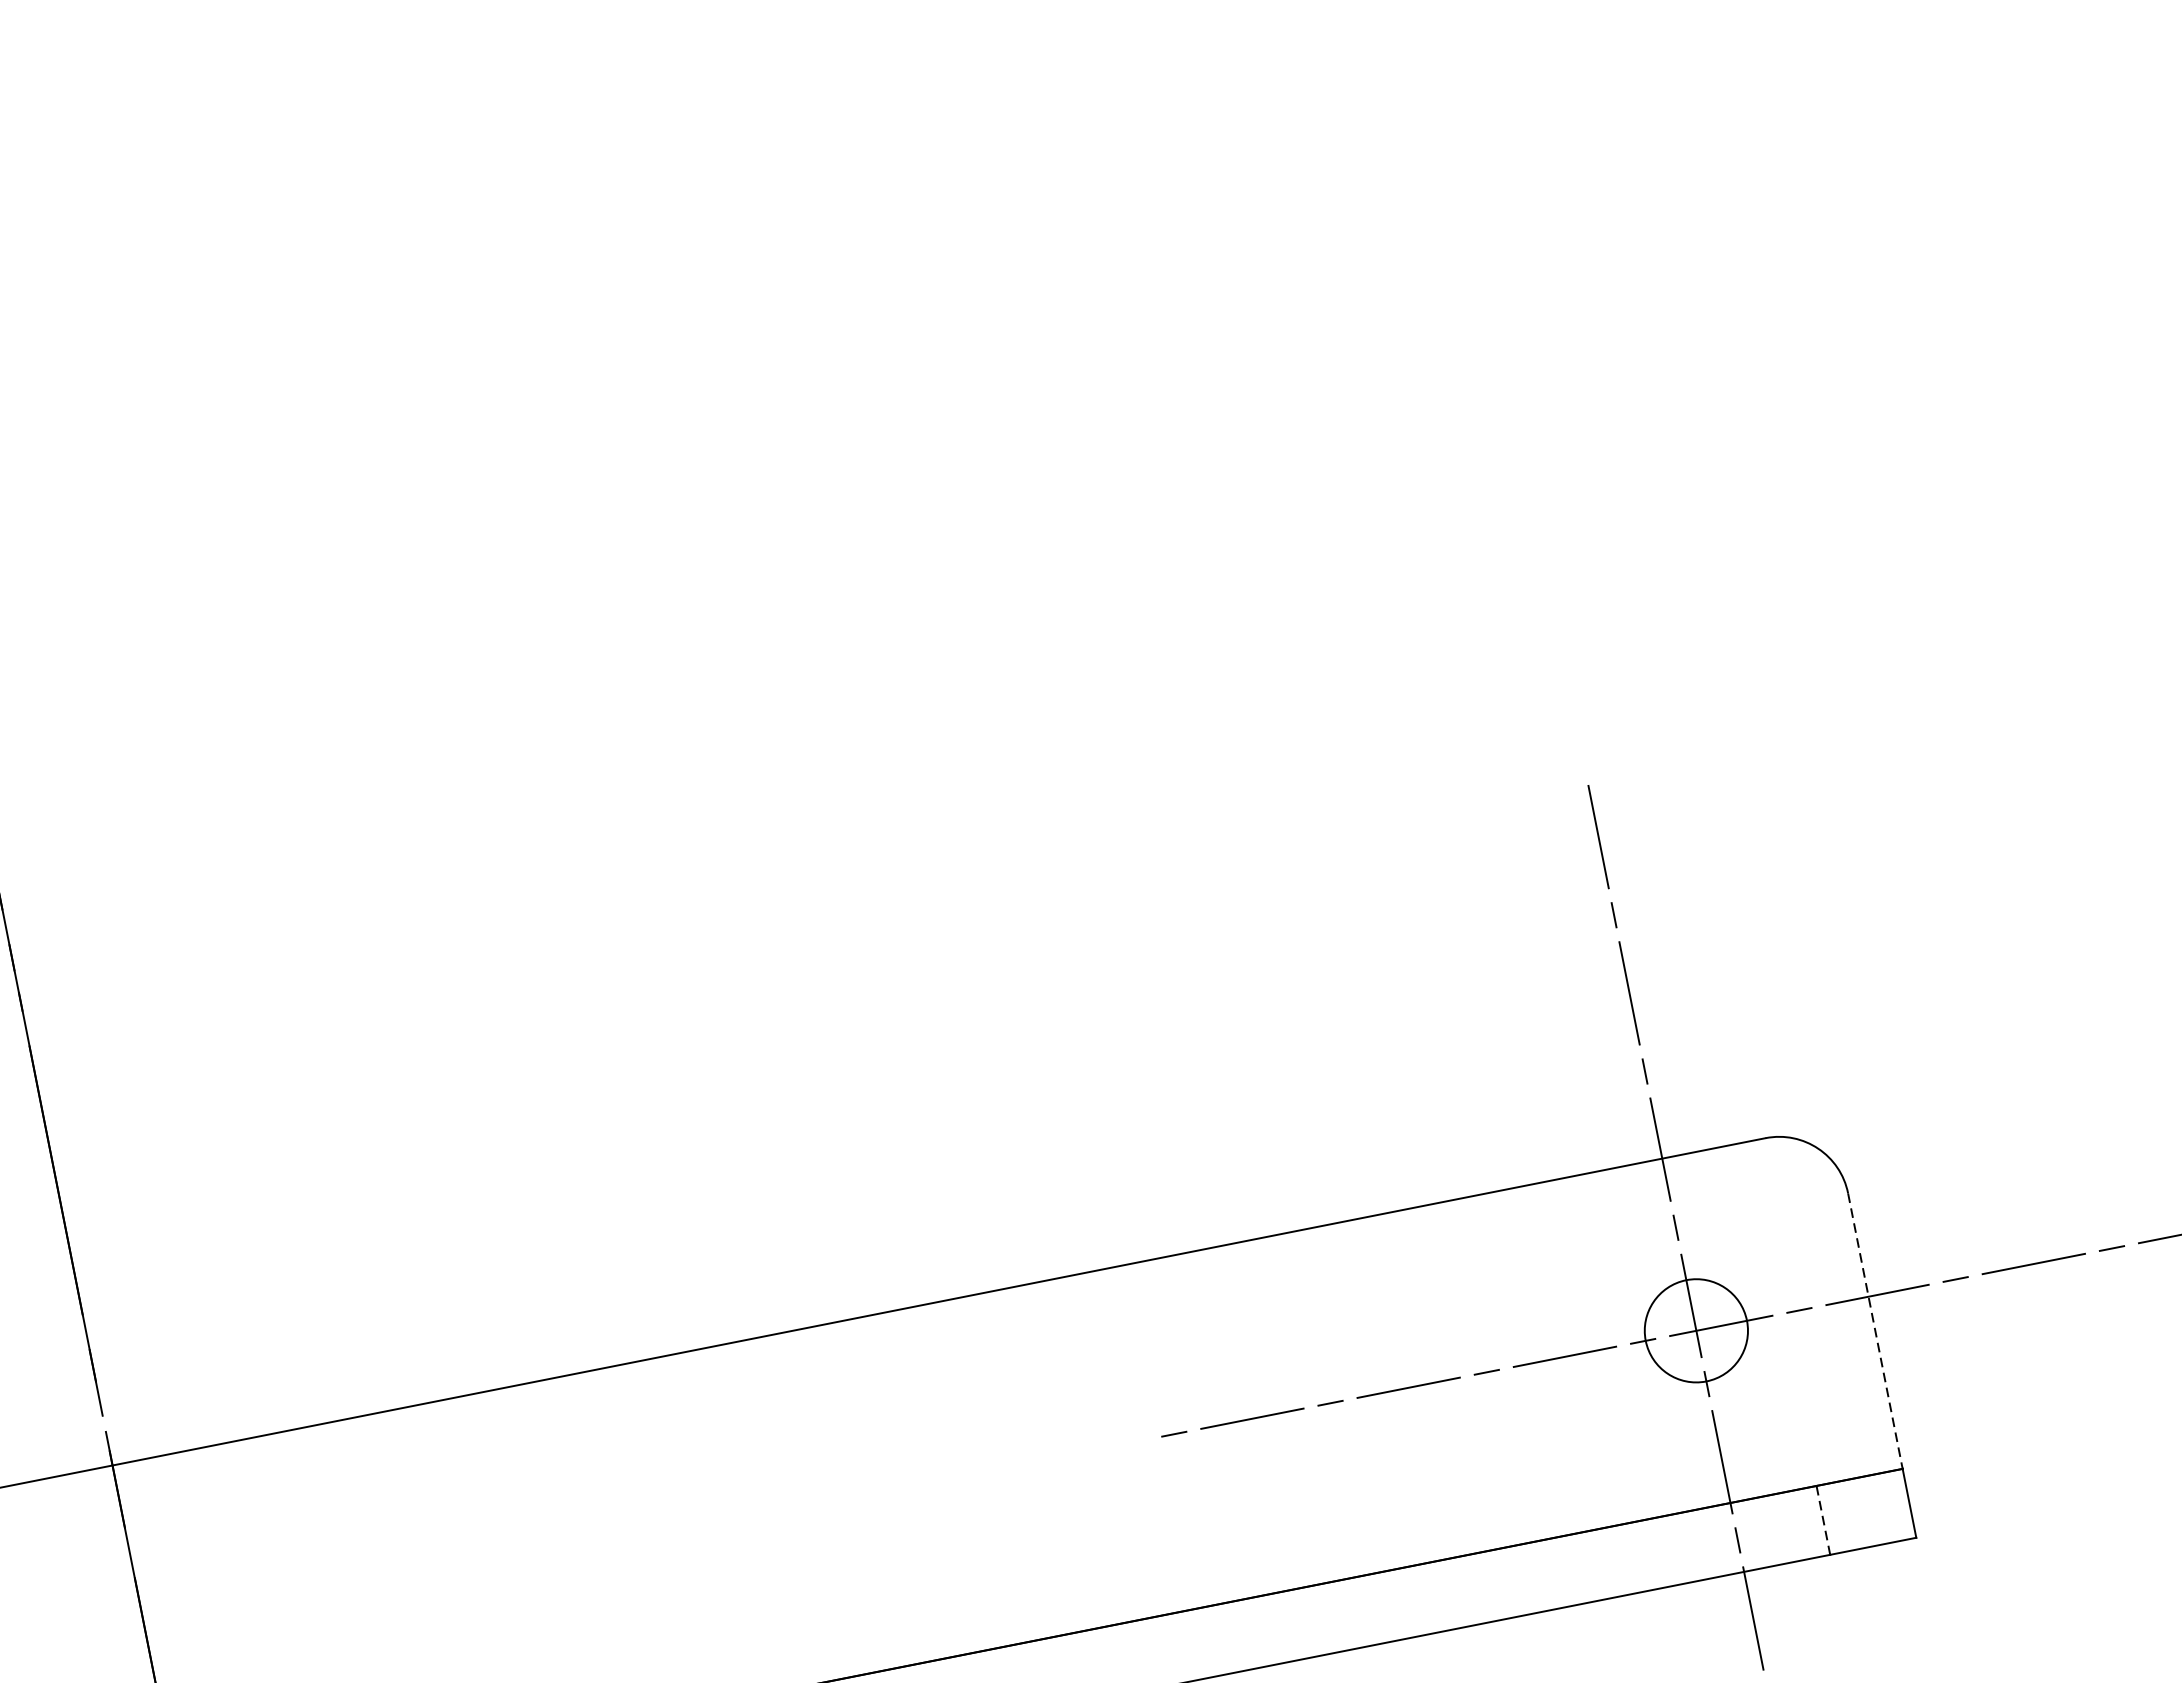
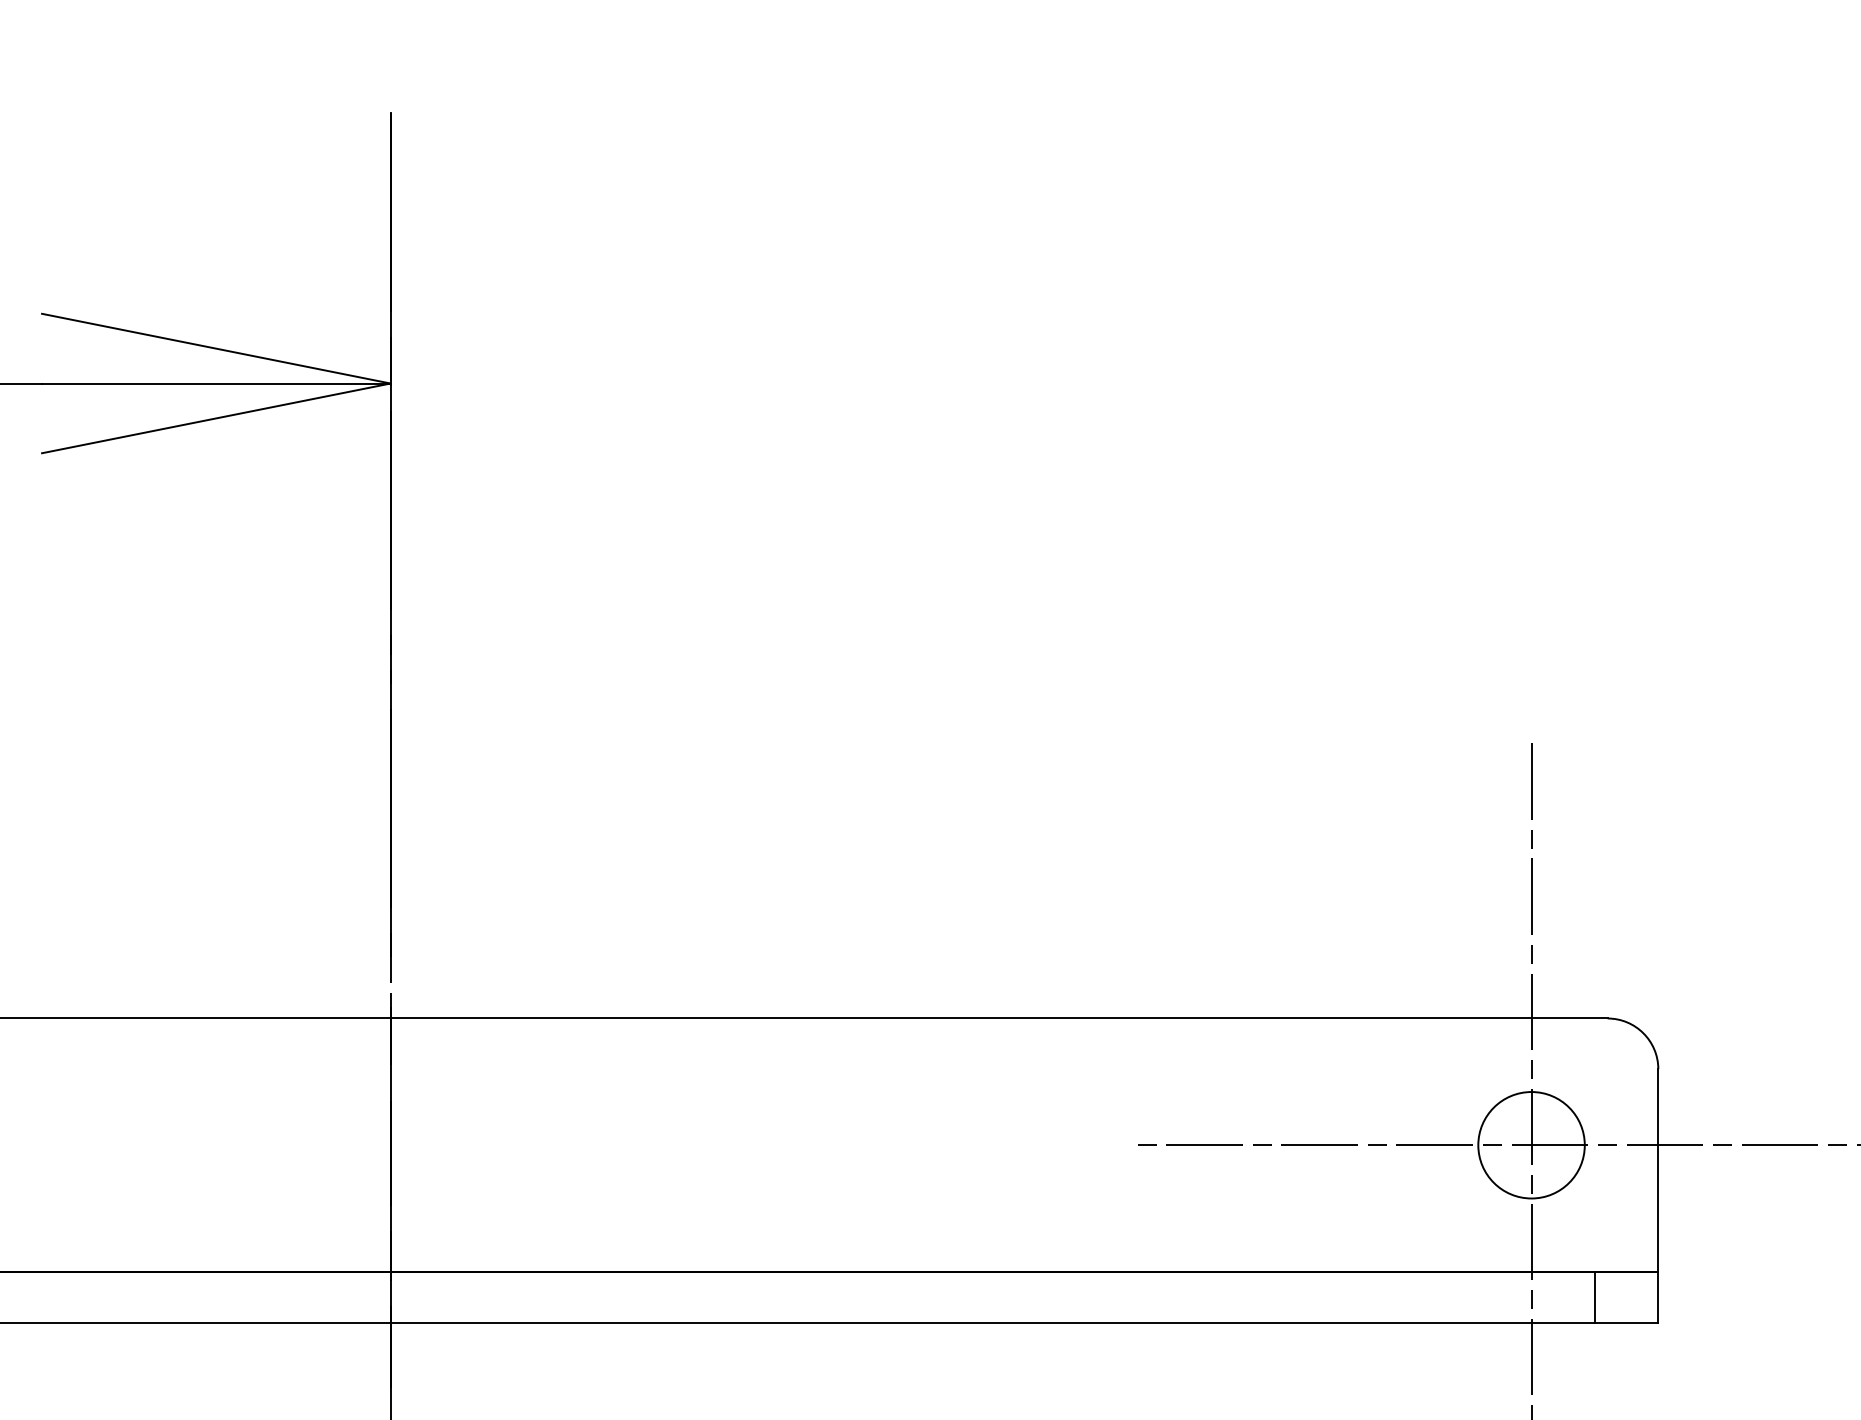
circle: (1696, 1331) -> (1531, 1145), size x1.43
line: (1875, 1332) -> (1658, 1171), dashed -> solid
line: (1822, 1520) -> (1594, 1297), dashed -> solid

